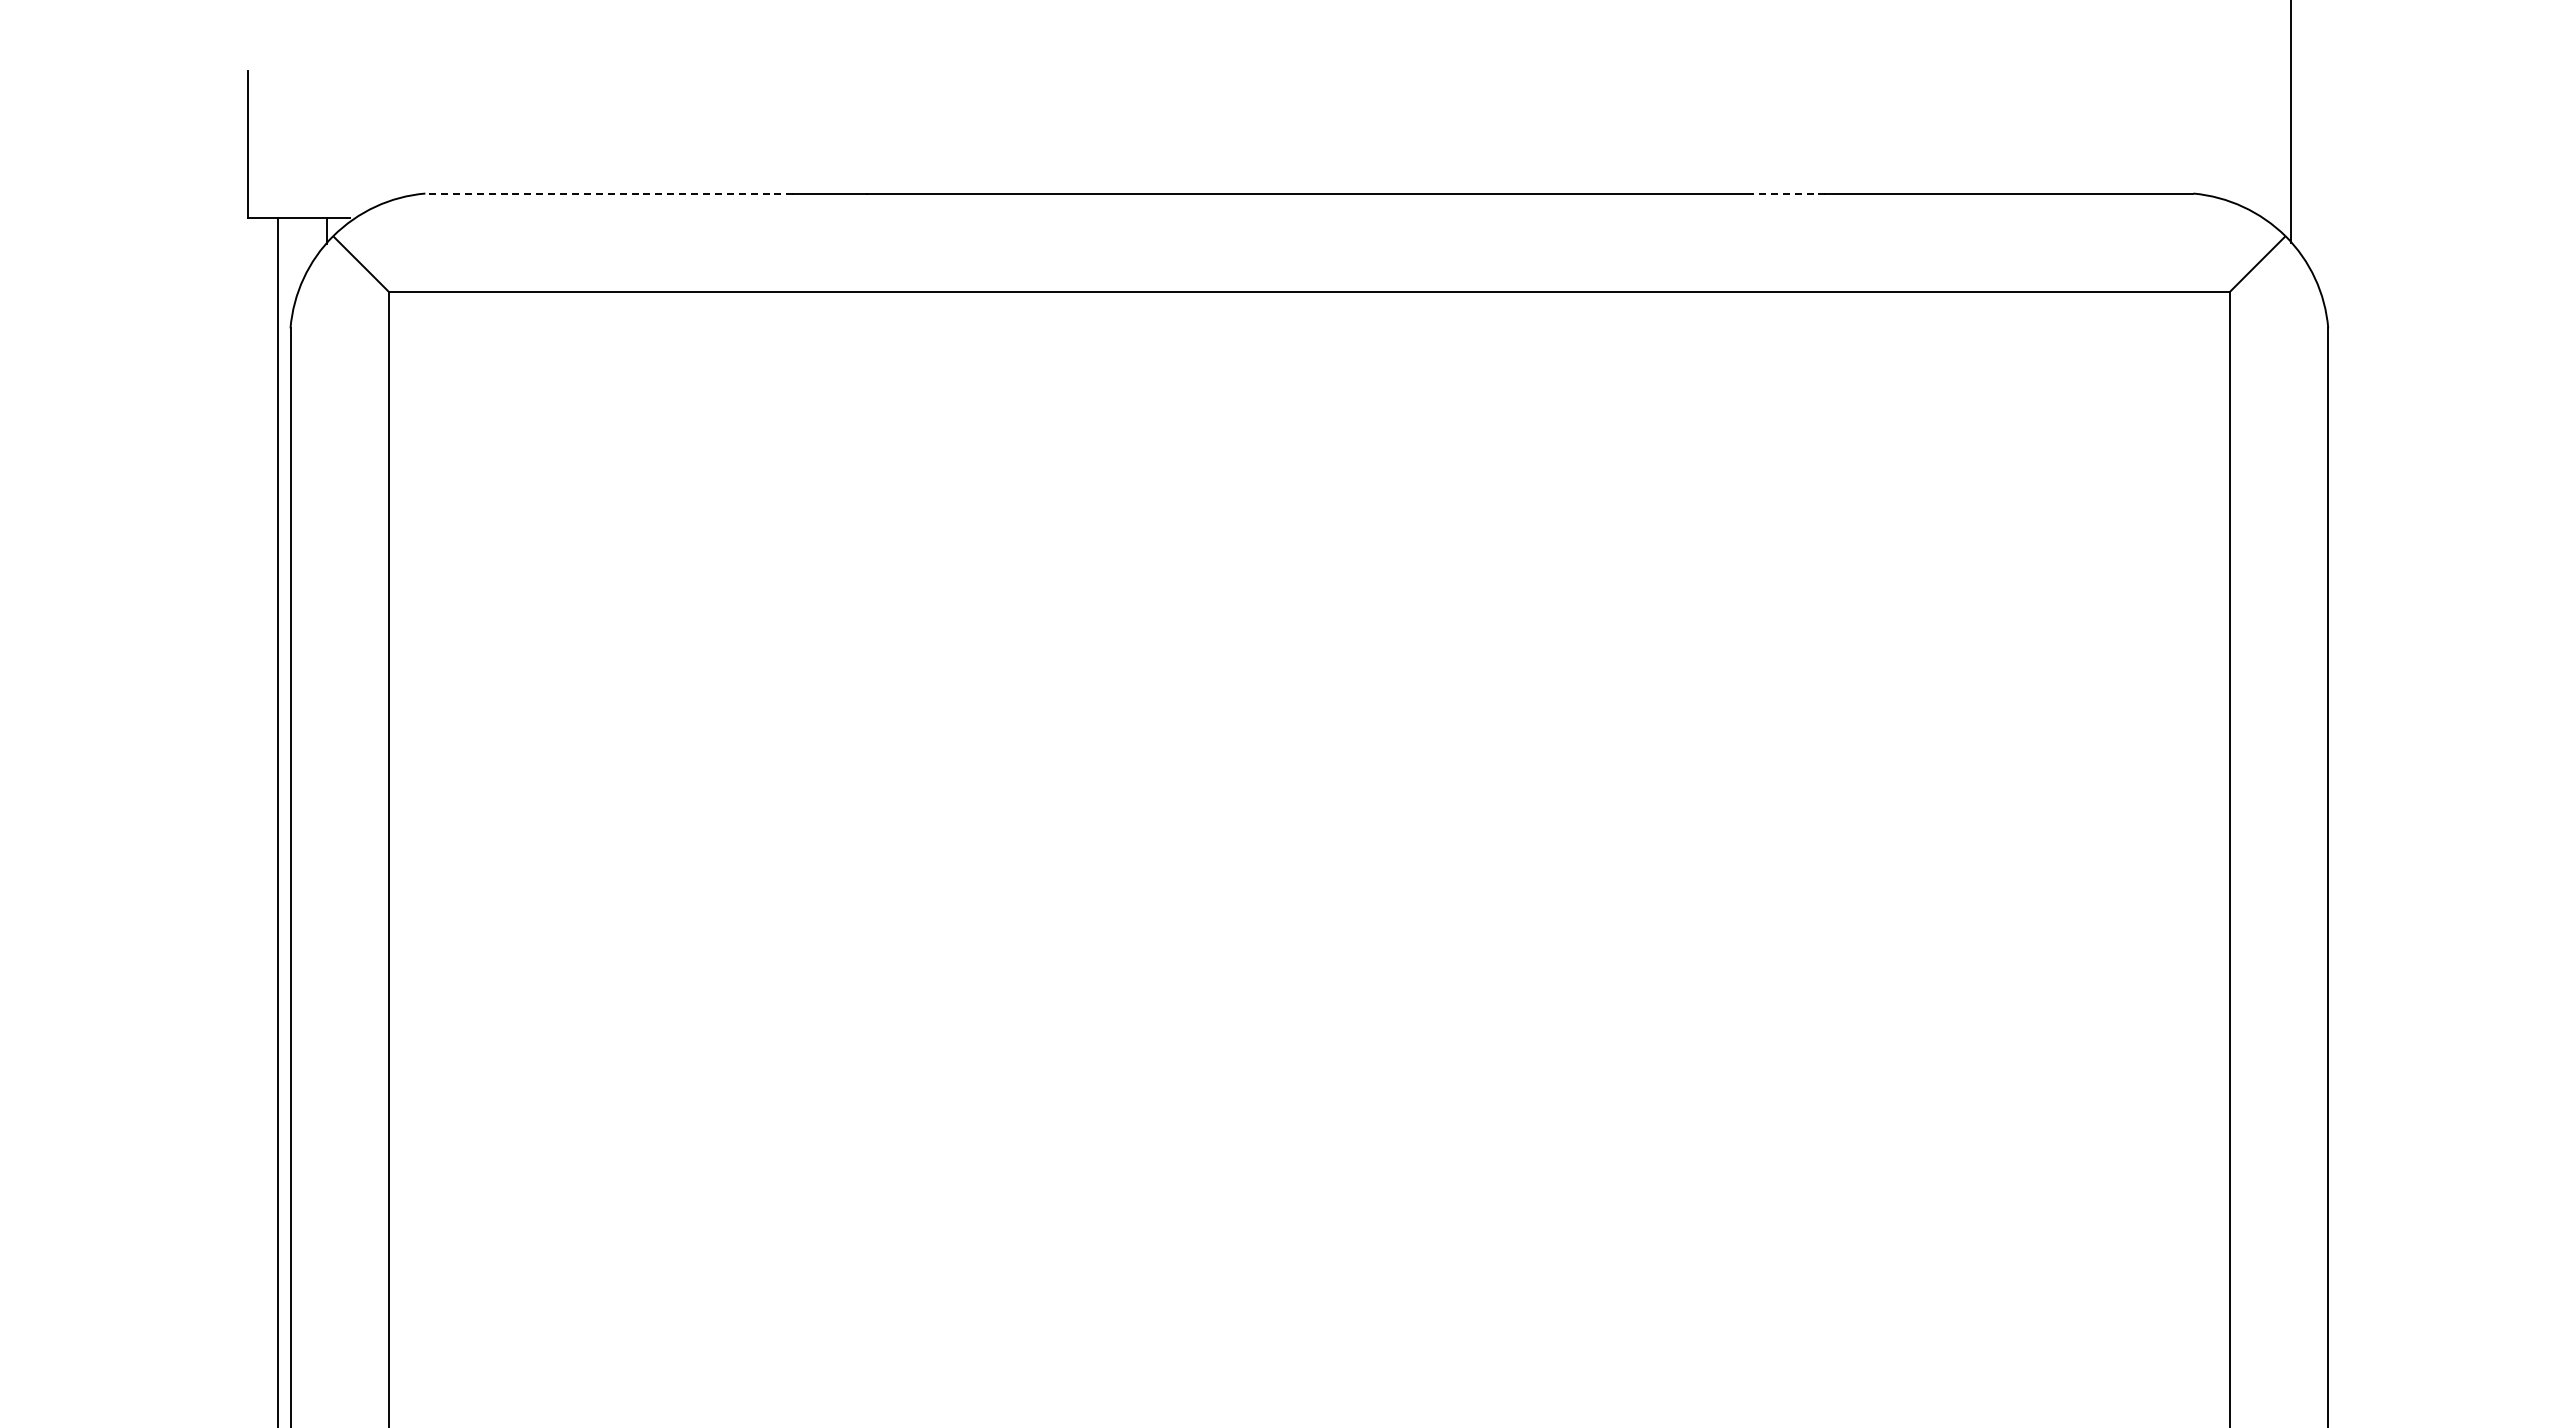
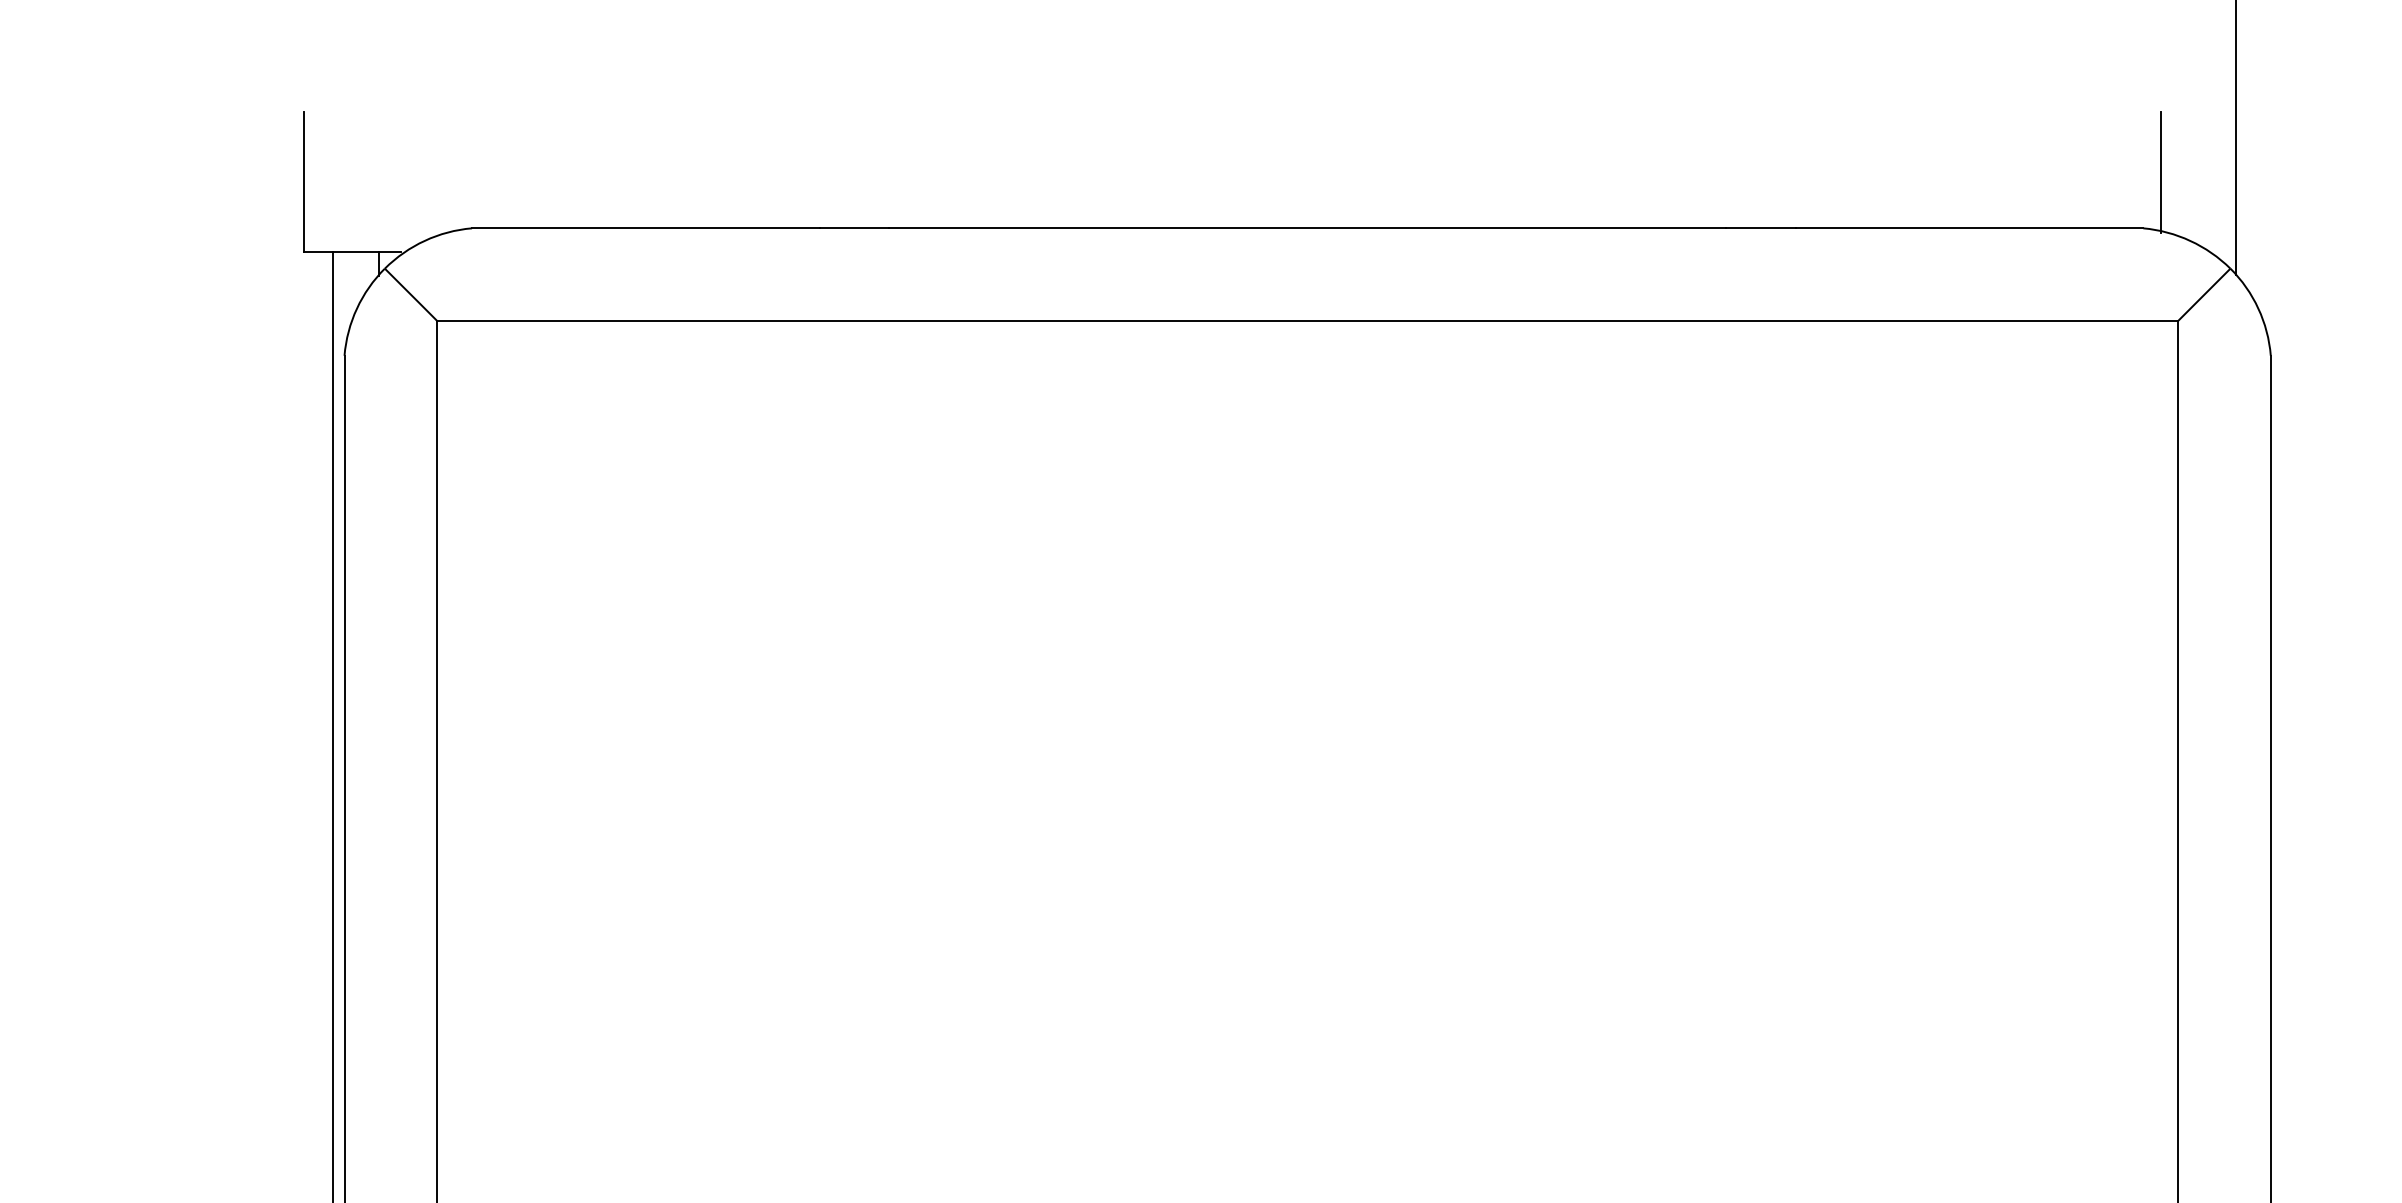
line: (2211, 134) -> (2160, 172), added
line: (608, 193) -> (645, 228), dashed -> solid
line: (1788, 193) -> (1760, 228), dashed -> solid

